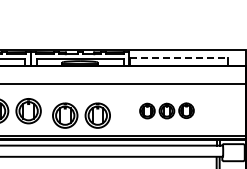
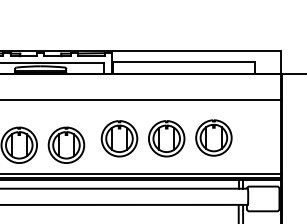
line: (179, 58) -> (184, 62), dashed -> solid
part: (166, 110) -> (166, 137), size x1.67

